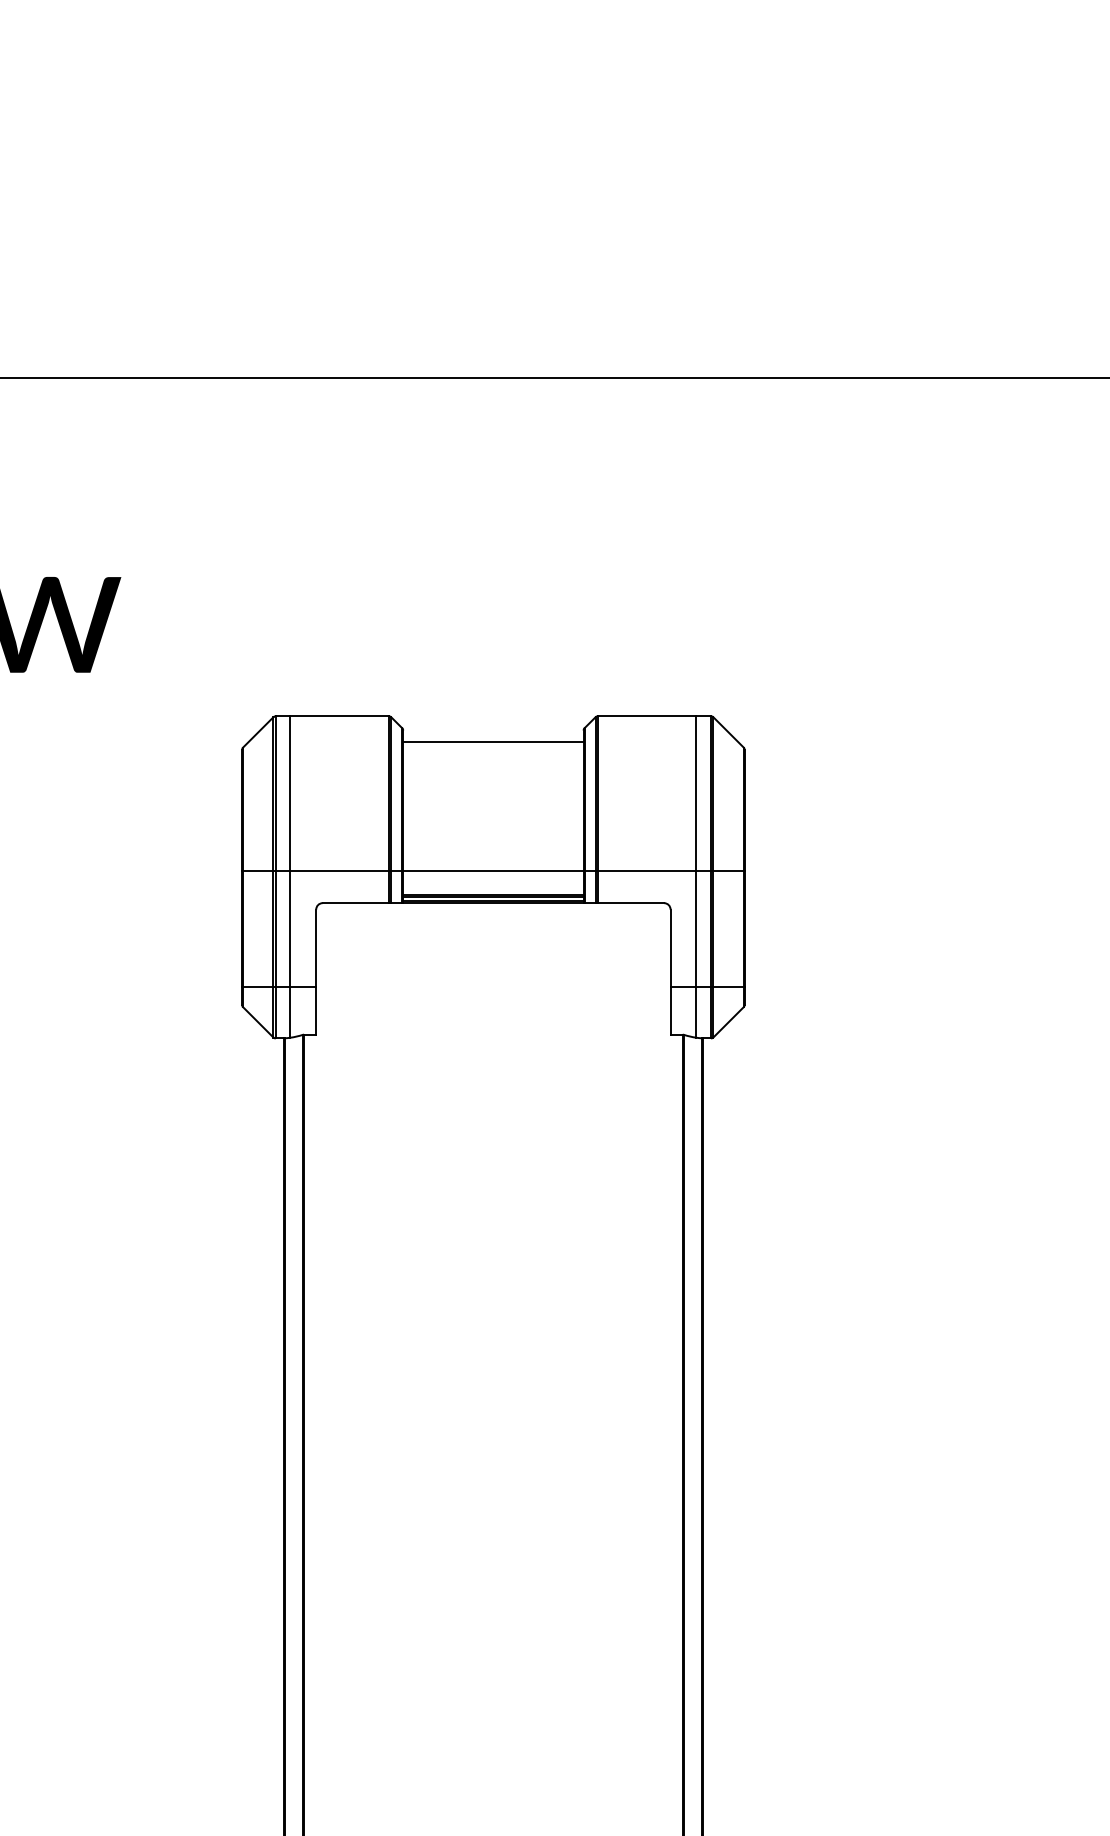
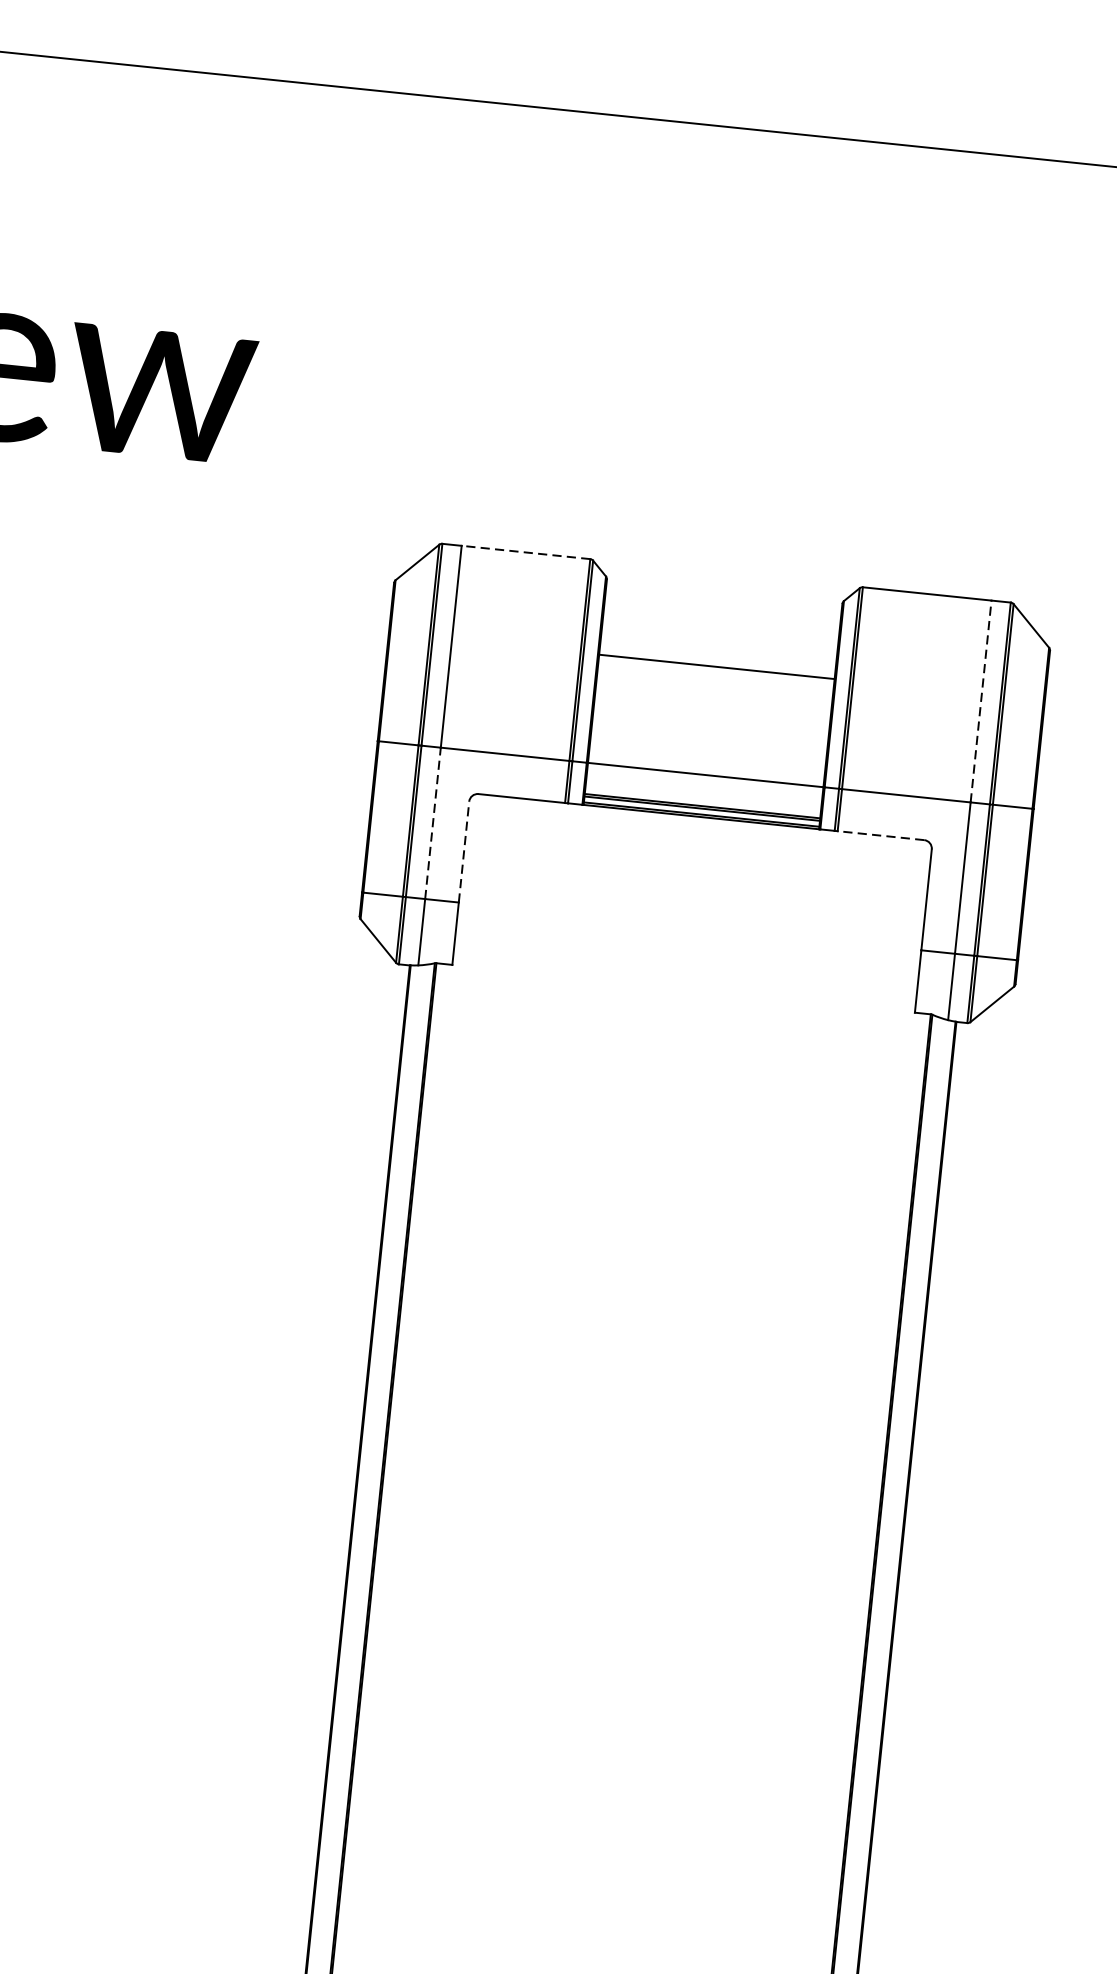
line: (339, 716) -> (525, 552), solid -> dashed
line: (493, 742) -> (716, 667), moved
line: (696, 793) -> (981, 701), solid -> dashed
line: (630, 903) -> (880, 836), solid -> dashed
line: (290, 928) -> (433, 822), solid -> dashed
line: (316, 948) -> (464, 852), solid -> dashed

